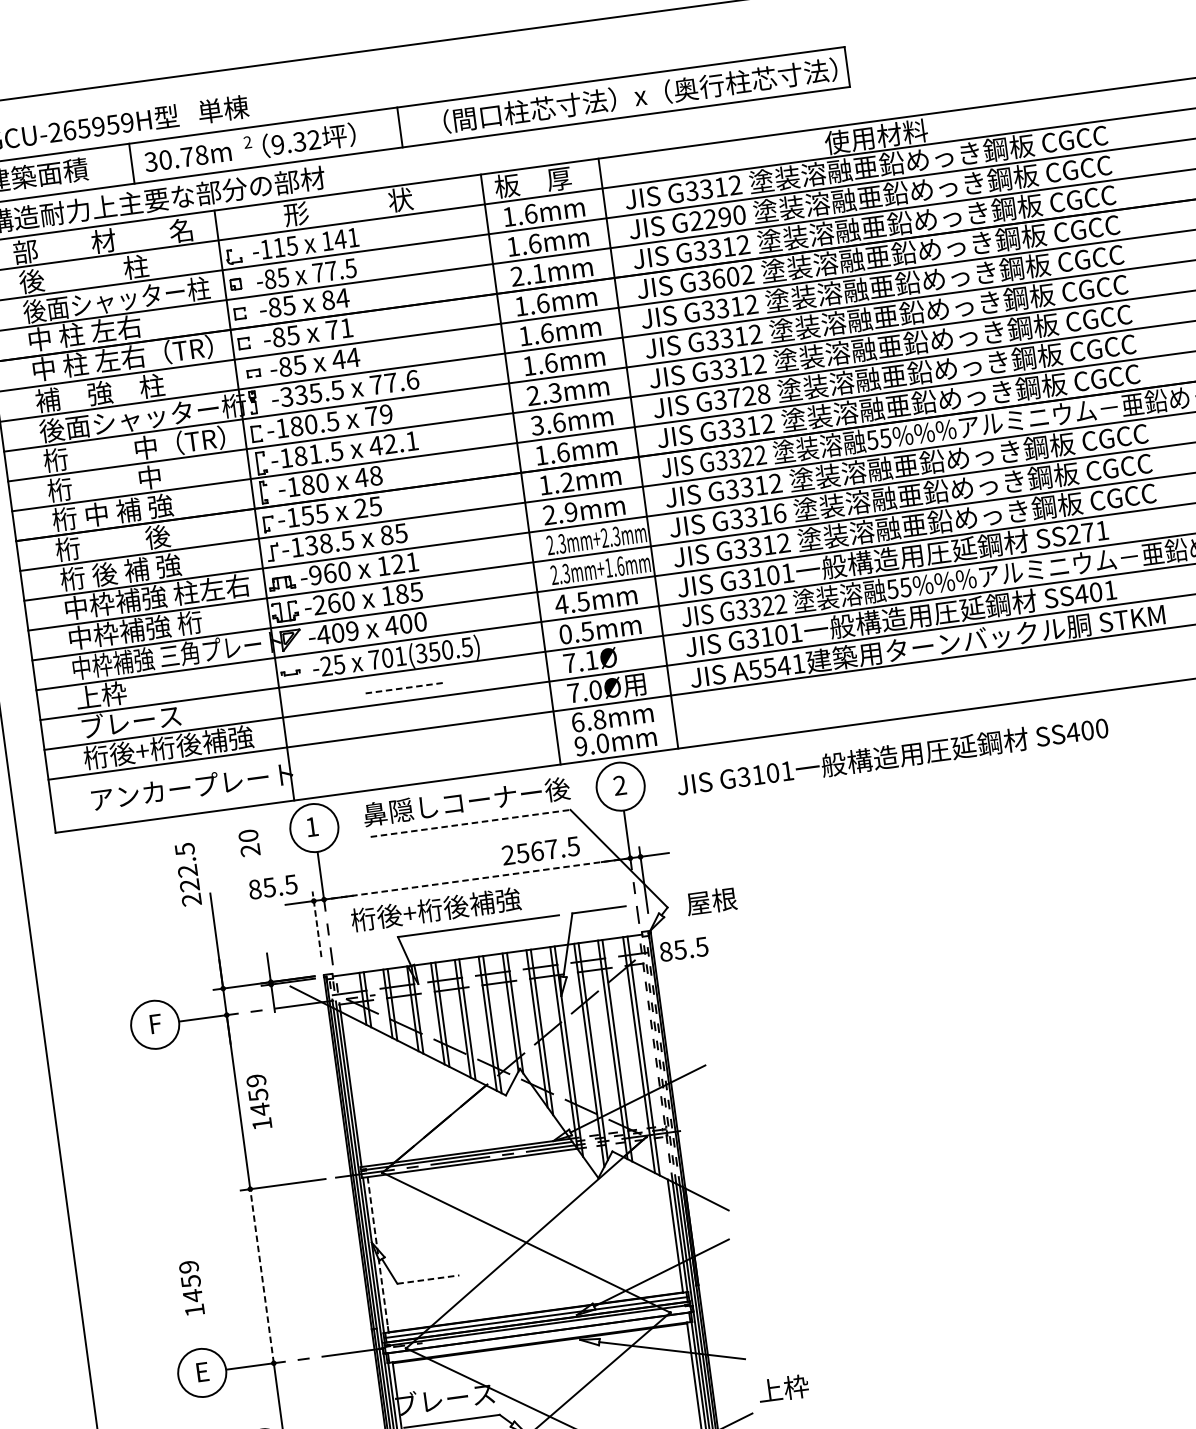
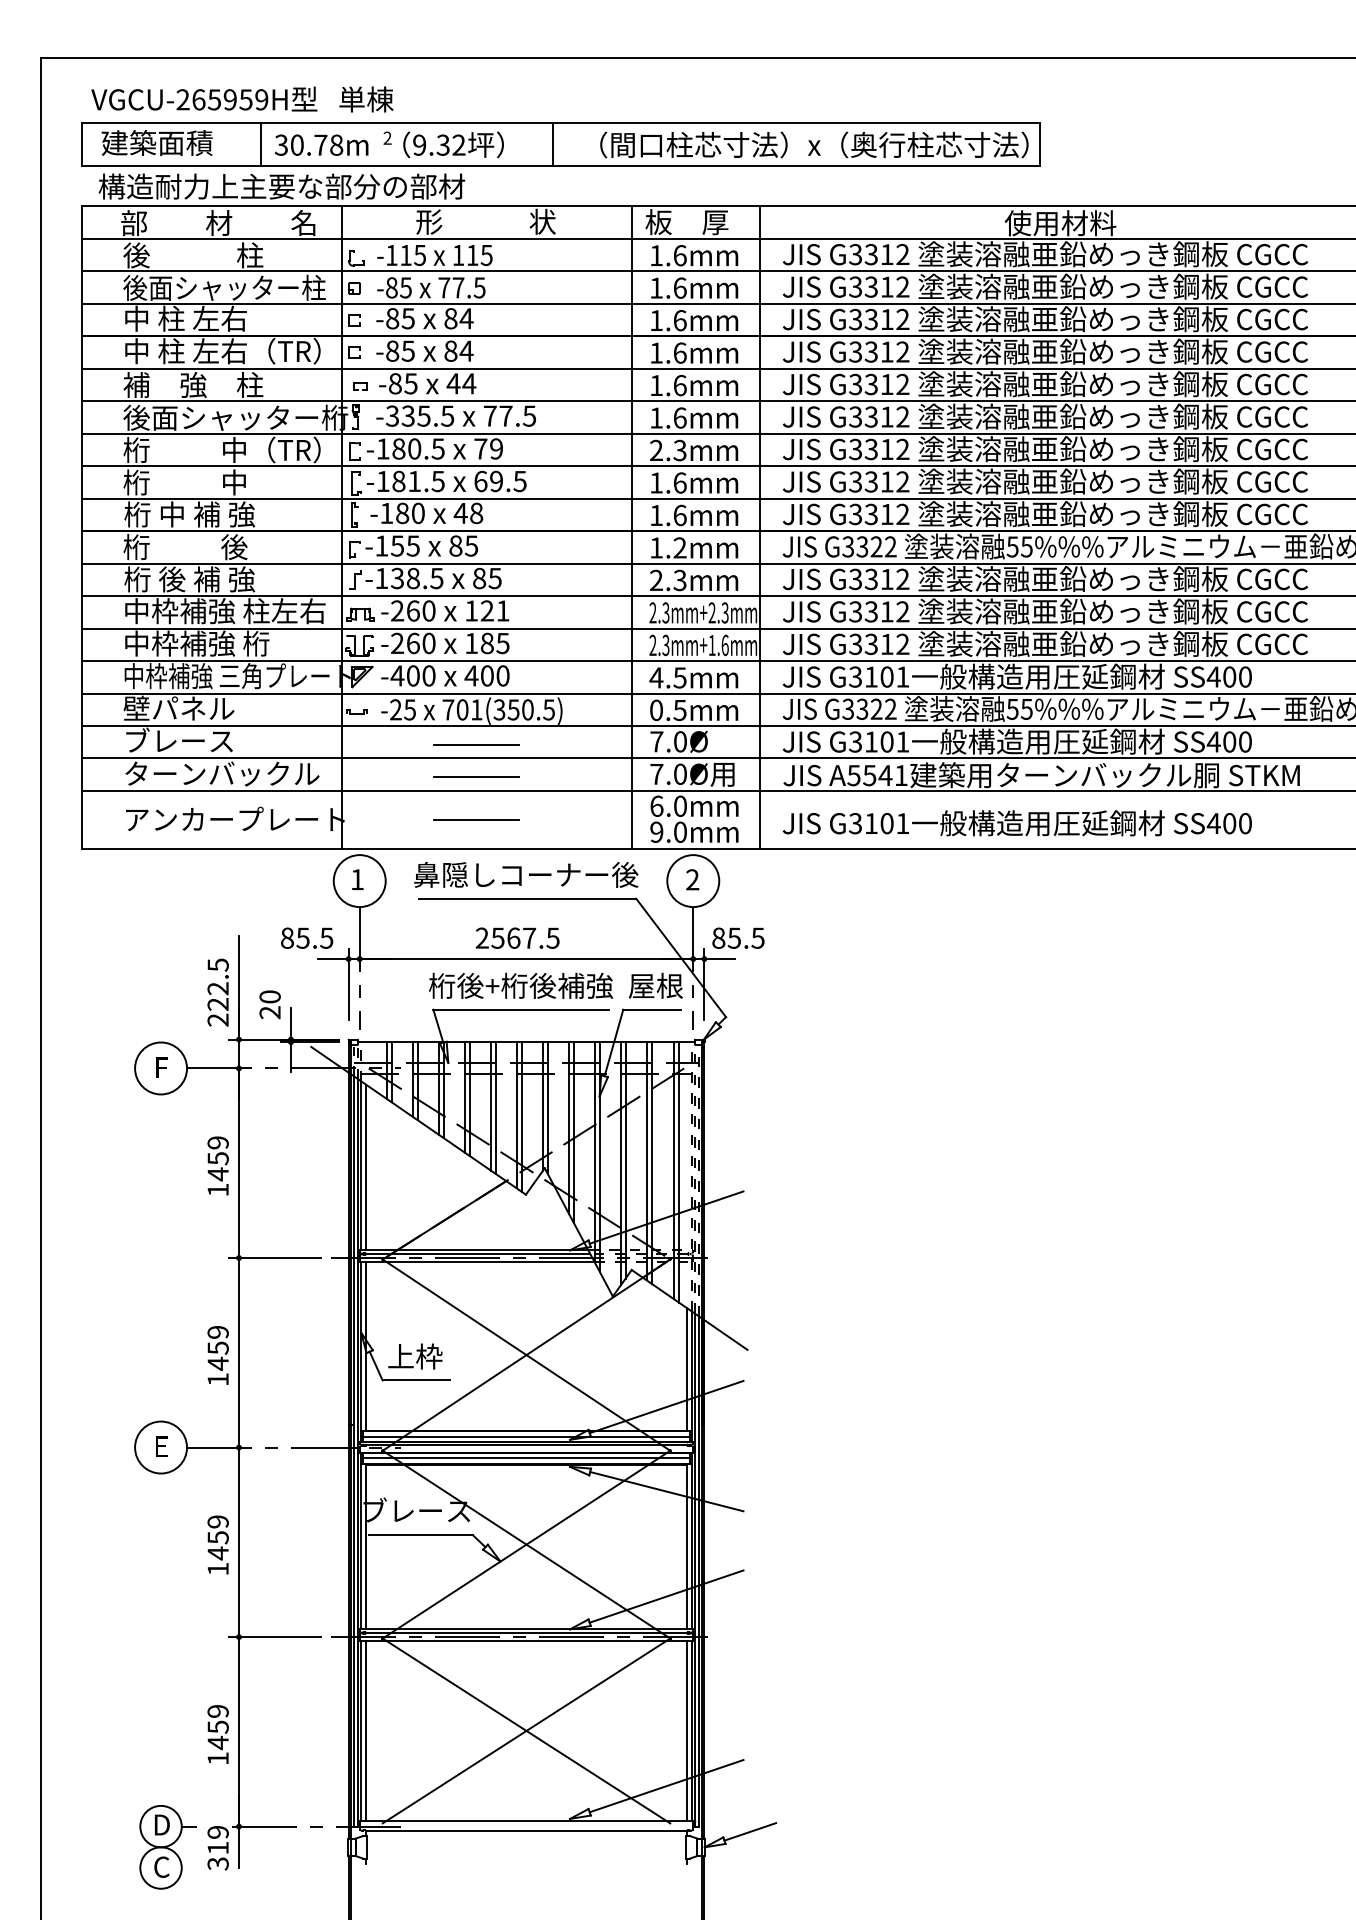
text: (717, 217) -> (879, 286), G2290 -> G3312
text: (346, 238) -> (479, 255), 141 -> 115
text: (528, 274) -> (668, 320), 2.1mm -> 1.6mm
text: (725, 277) -> (878, 351), G3602 -> G3312
text: (339, 328) -> (458, 350), 71 -> 84
text: (412, 379) -> (529, 415), 77.6 -> 77.5
text: (748, 395) -> (886, 481), G3728 -> G3312
text: (536, 425) -> (655, 482), 3.6mm -> 1.6mm
text: (393, 443) -> (499, 481), 42.1 -> 69.5
text: (360, 507) -> (455, 545), 25 -> 85
text: (570, 512) -> (679, 580), 2.9mm -> 2.3mm
text: (779, 513) -> (902, 611), G3316 -> G3312
text: (1086, 532) -> (1228, 676), SS271 -> SS400
text: (315, 574) -> (397, 610), -960 -> -260
text: (1110, 589) -> (1245, 741), SS401 -> SS400
text: (352, 630) -> (428, 675), -409 -> -400
text: (591, 660) -> (680, 741), 7.1Ø -> 7.0Ø
line: (404, 688) -> (476, 744), dashed -> solid
text: (126, 692) -> (178, 708), 上枠 -> 壁パネル
line: (408, 717) -> (476, 776), added
text: (599, 719) -> (680, 806), 6.8mm -> 6.0mm
text: (174, 746) -> (221, 773), 桁後+桁後補強 -> ターンバックル
text: (891, 756) -> (1016, 823), moved
line: (413, 757) -> (476, 819), added
line: (470, 823) -> (527, 898), dashed -> solid
text: (248, 842) -> (269, 1004), moved
text: (540, 850) -> (517, 937), moved
text: (187, 874) -> (217, 992), moved
line: (477, 879) -> (526, 959), dashed -> solid
text: (711, 901) -> (655, 985), moved
text: (435, 909) -> (520, 985), moved
line: (316, 924) -> (348, 984), dashed -> solid
text: (683, 948) -> (738, 937), moved
line: (356, 1090) -> (366, 1167), added
text: (258, 1101) -> (217, 1165), moved
line: (378, 1251) -> (366, 1343), dashed -> solid
line: (262, 1275) -> (239, 1352), dashed -> solid
line: (428, 1279) -> (416, 1380), dashed -> solid
text: (191, 1288) -> (217, 1355), moved
line: (539, 1337) -> (526, 1458), added
text: (783, 1388) -> (415, 1356), moved

